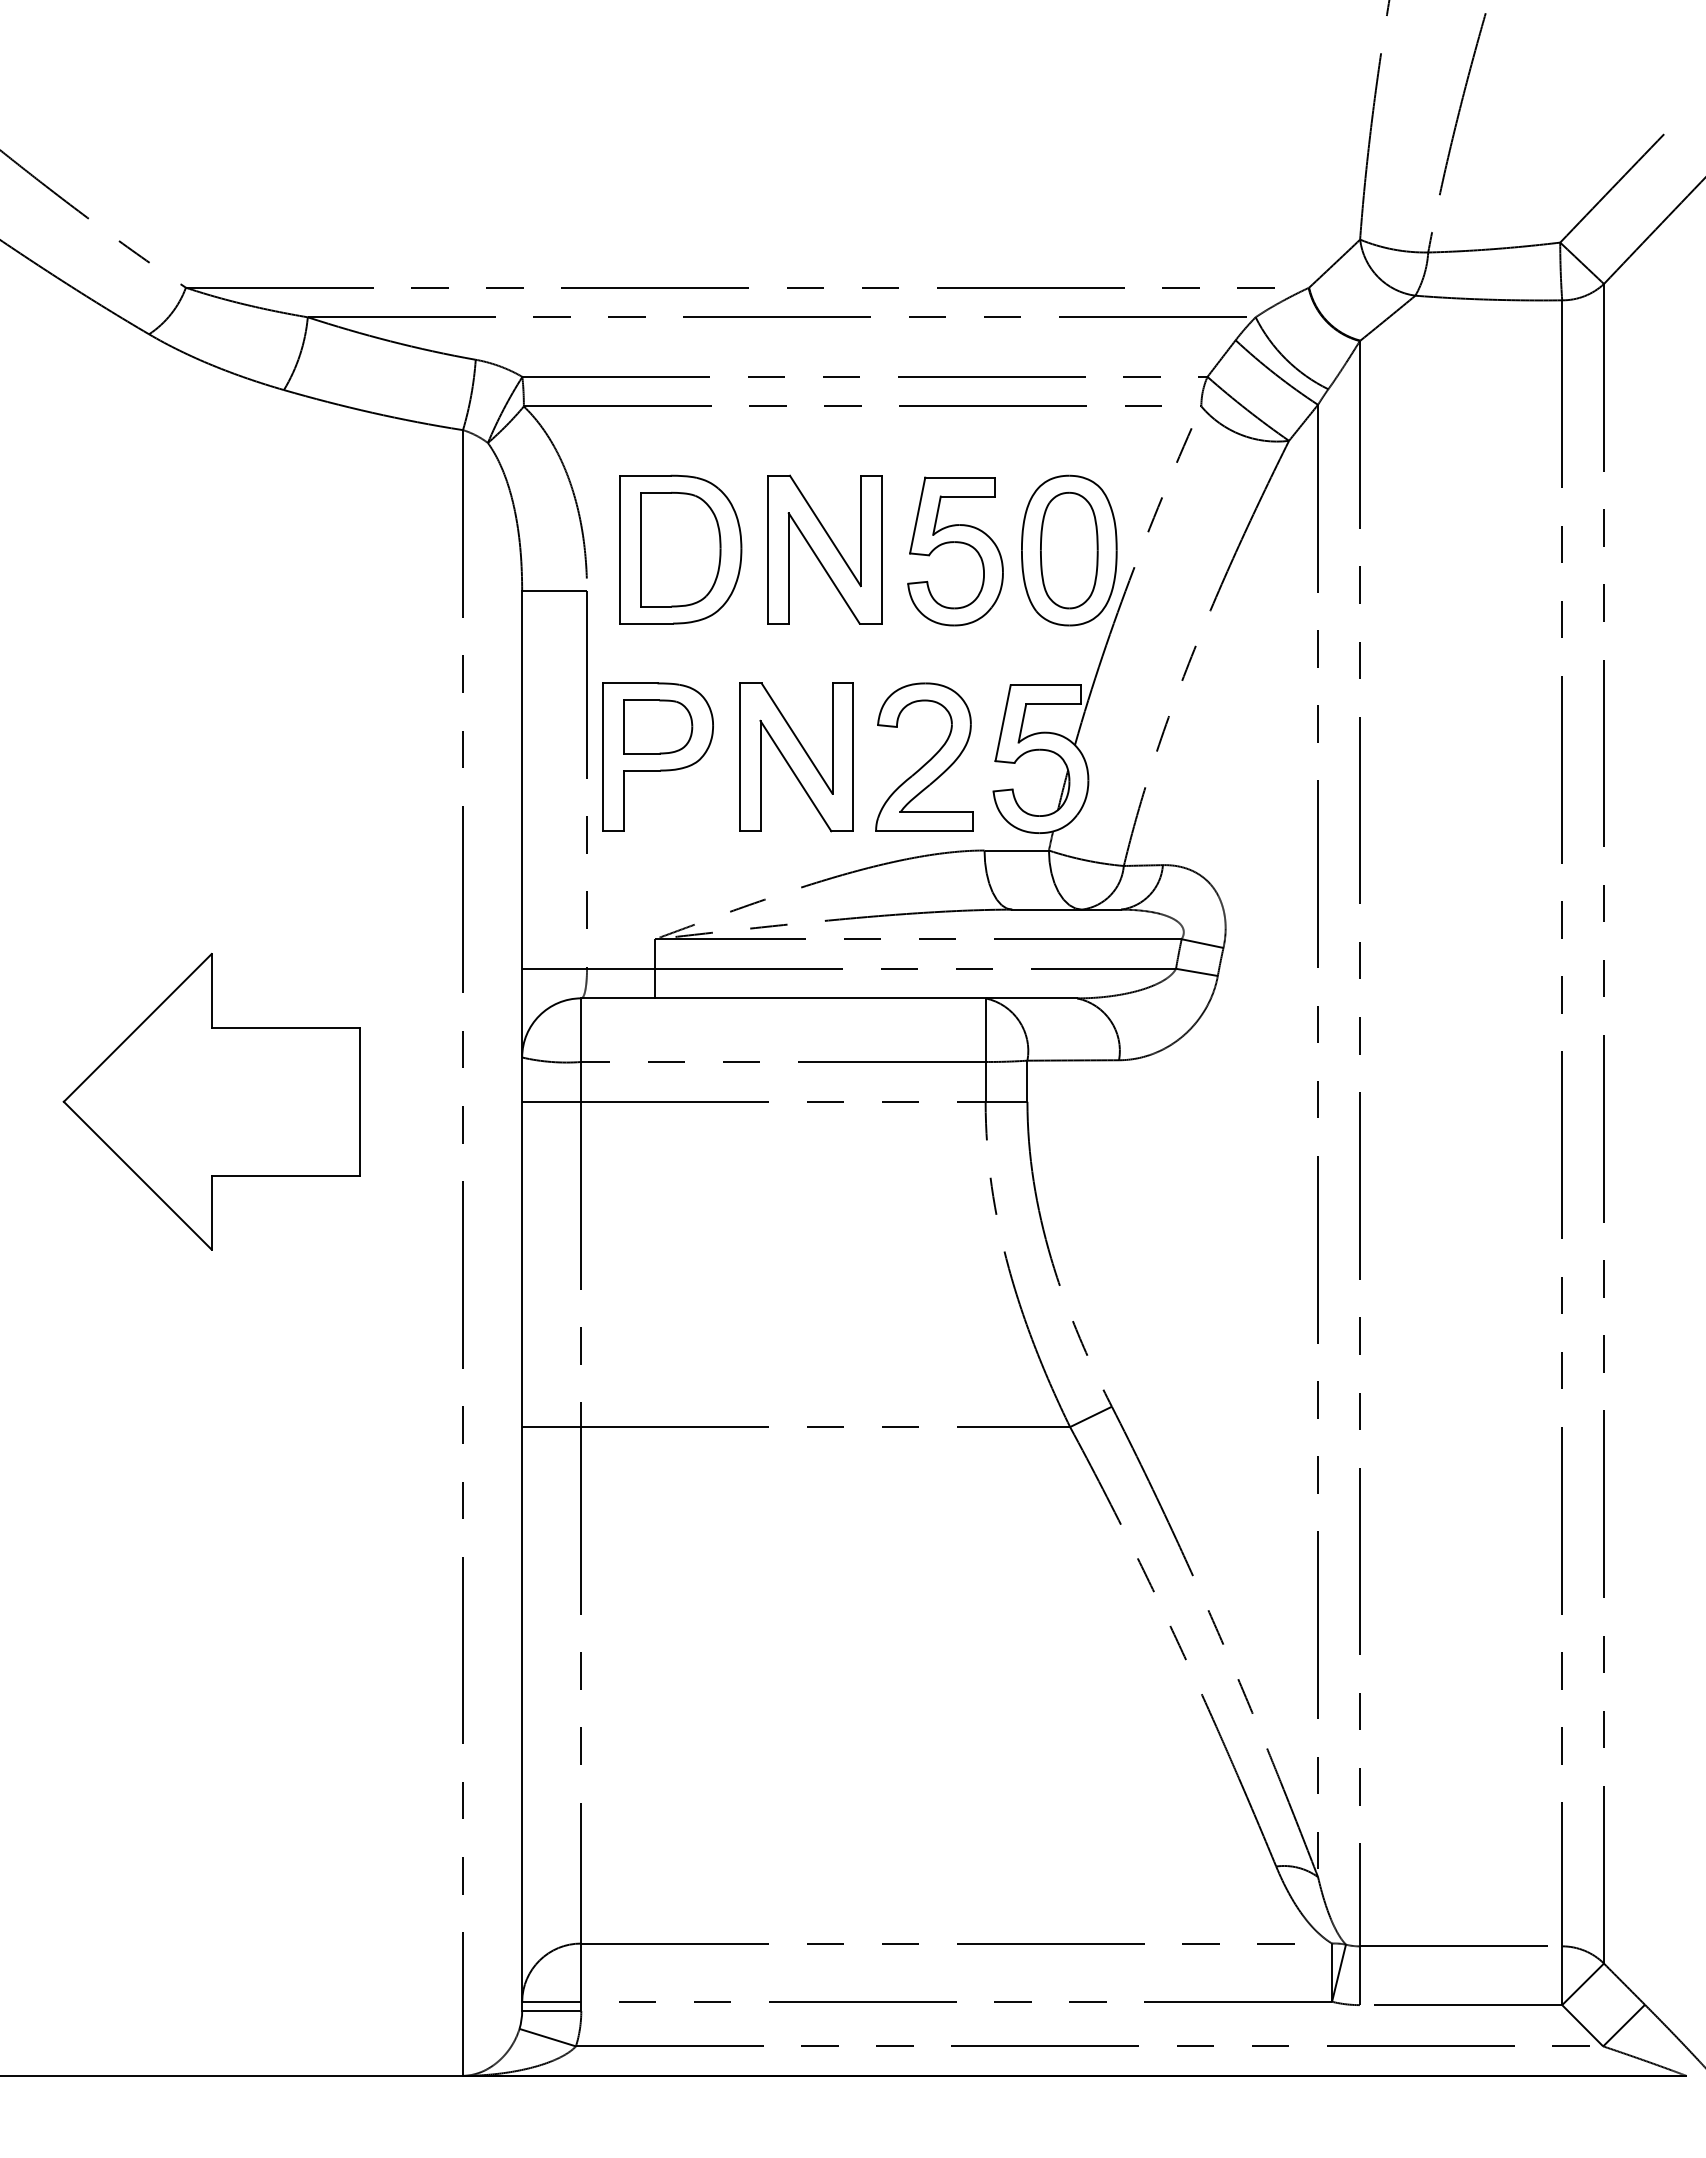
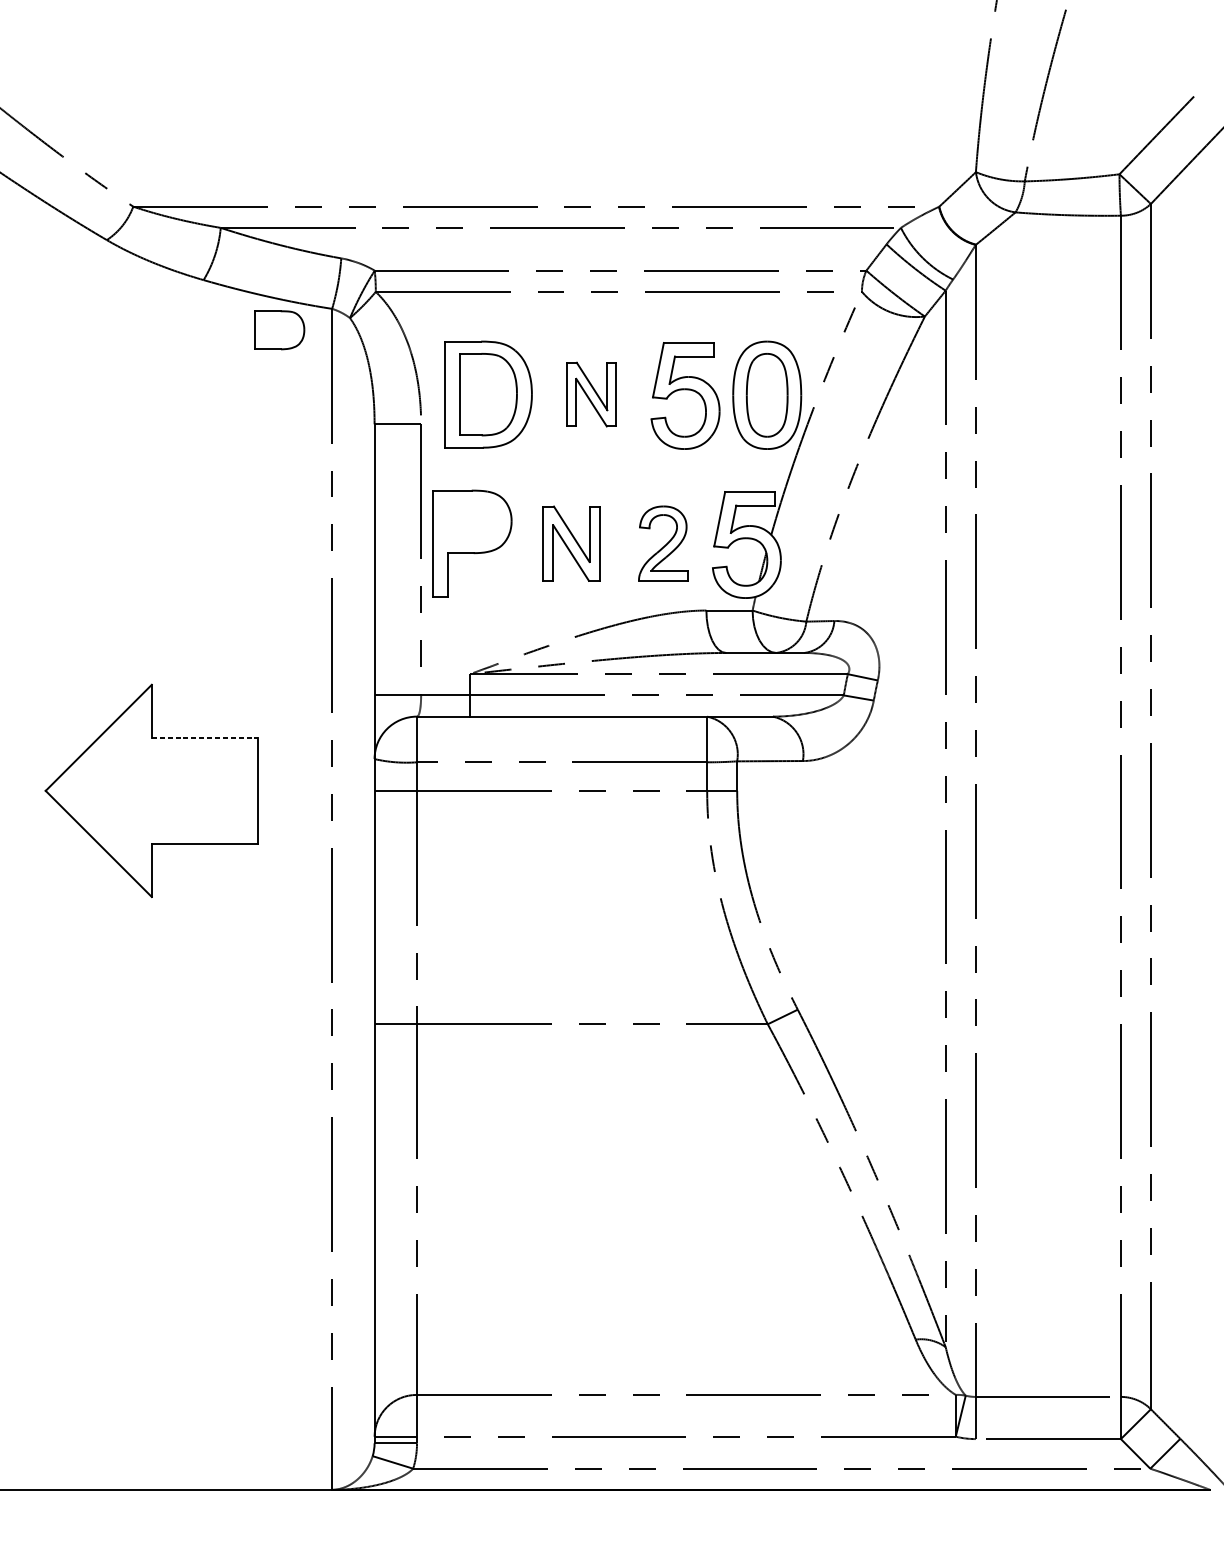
part: (824, 549) -> (591, 394), size x0.6
part: (658, 726) -> (280, 329), moved
part: (924, 756) -> (663, 543), size x0.7
part: (796, 757) -> (571, 543), size x0.7
line: (285, 1027) -> (204, 737), solid -> dashed

